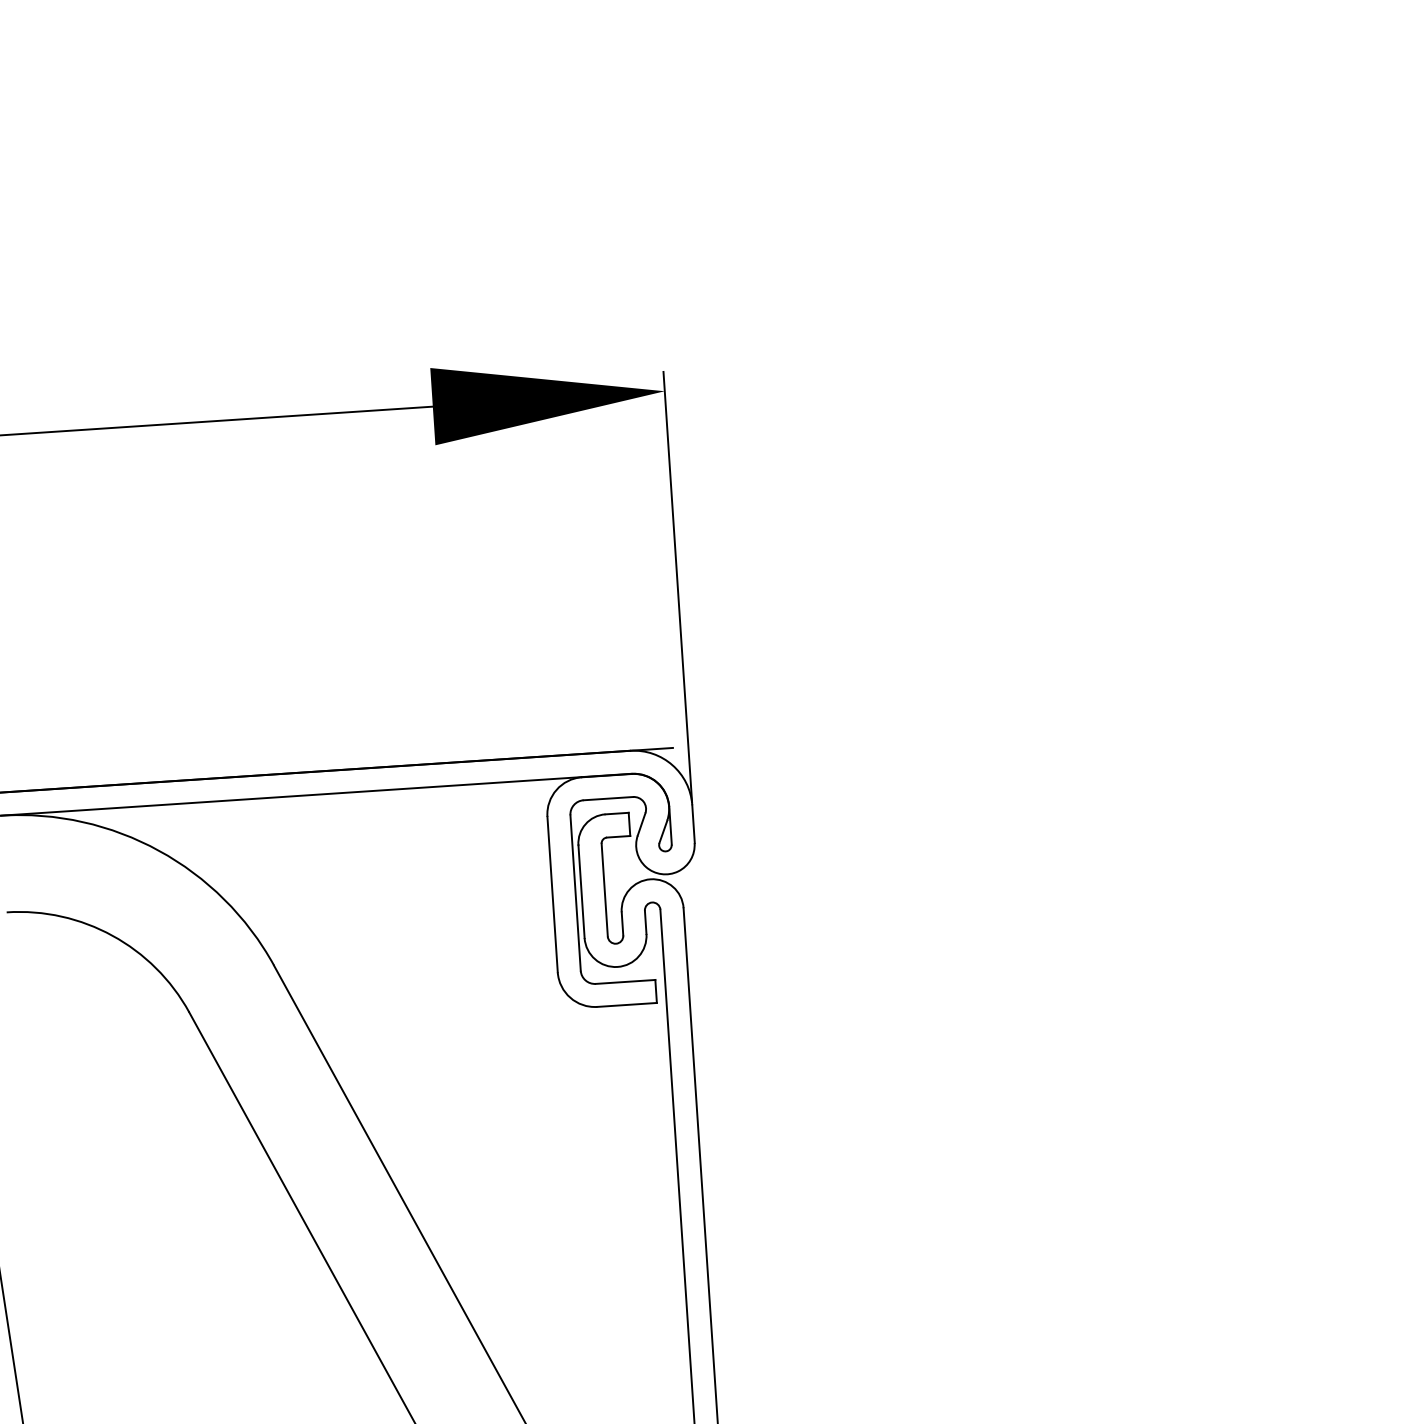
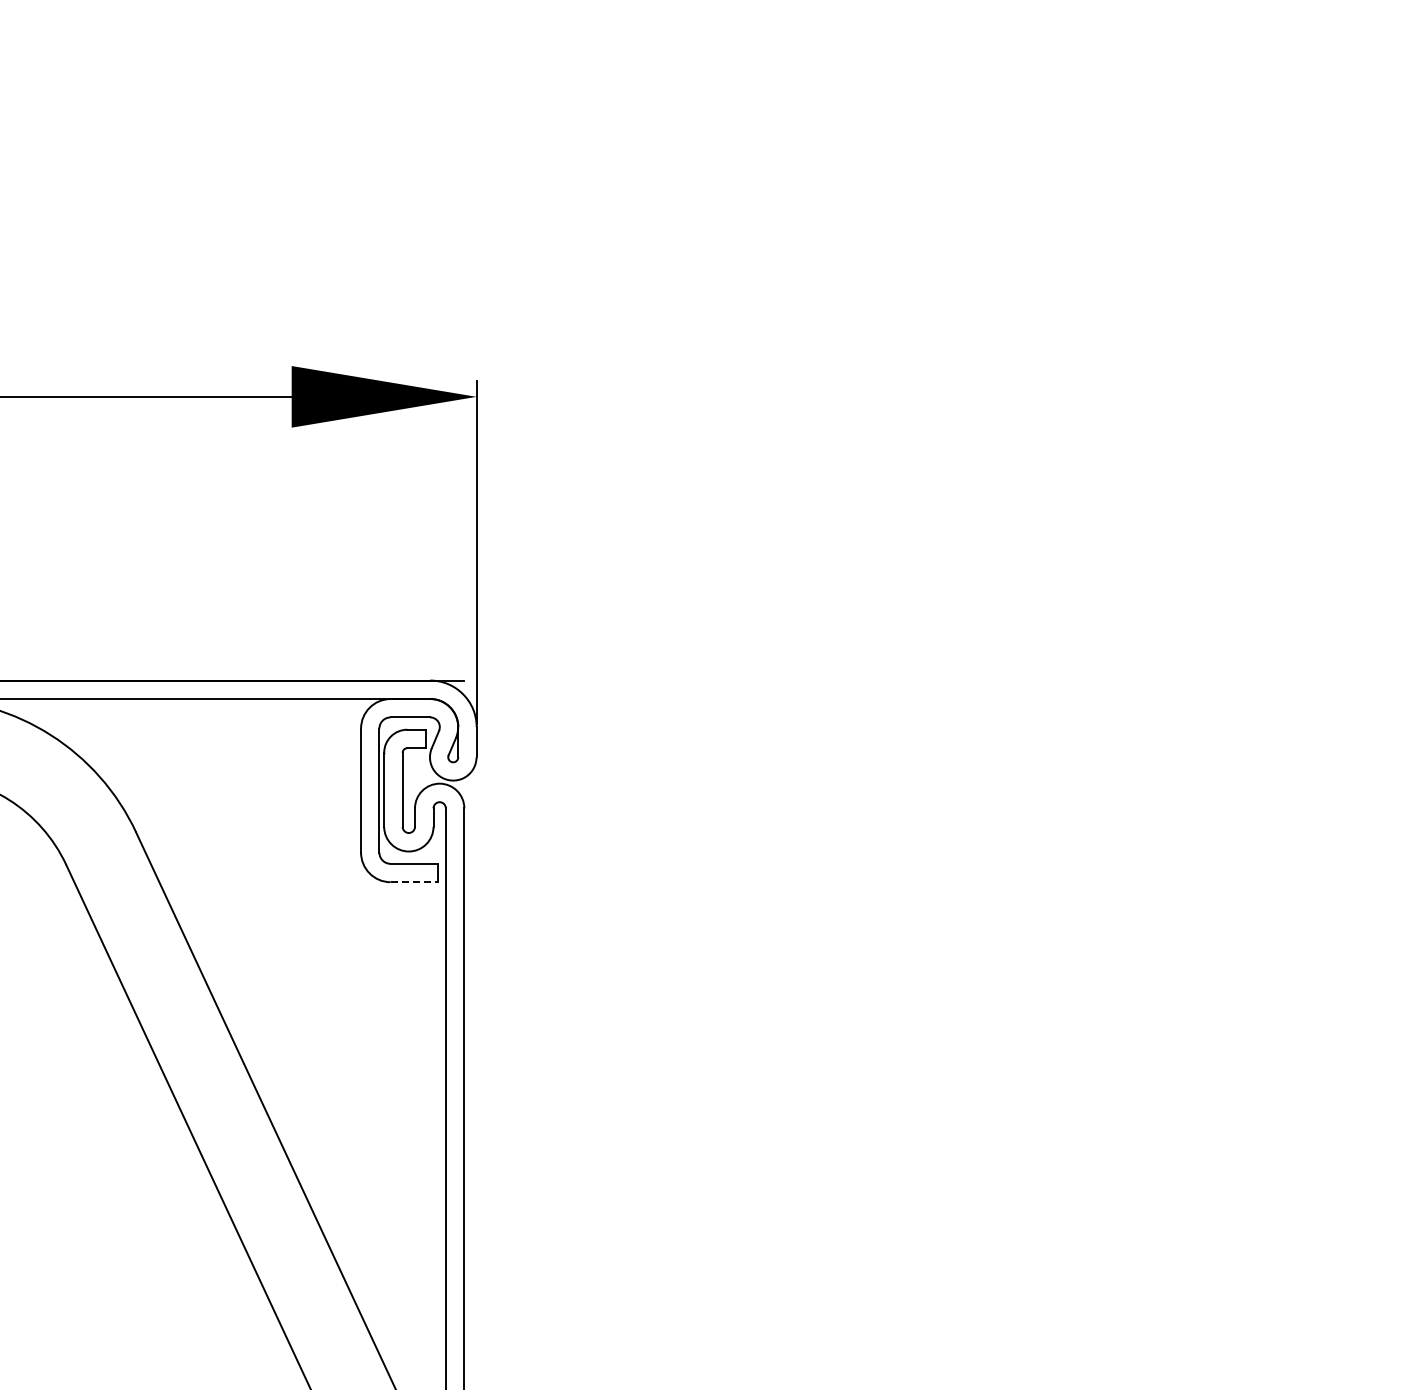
line: (627, 1005) -> (414, 882), solid -> dashed

